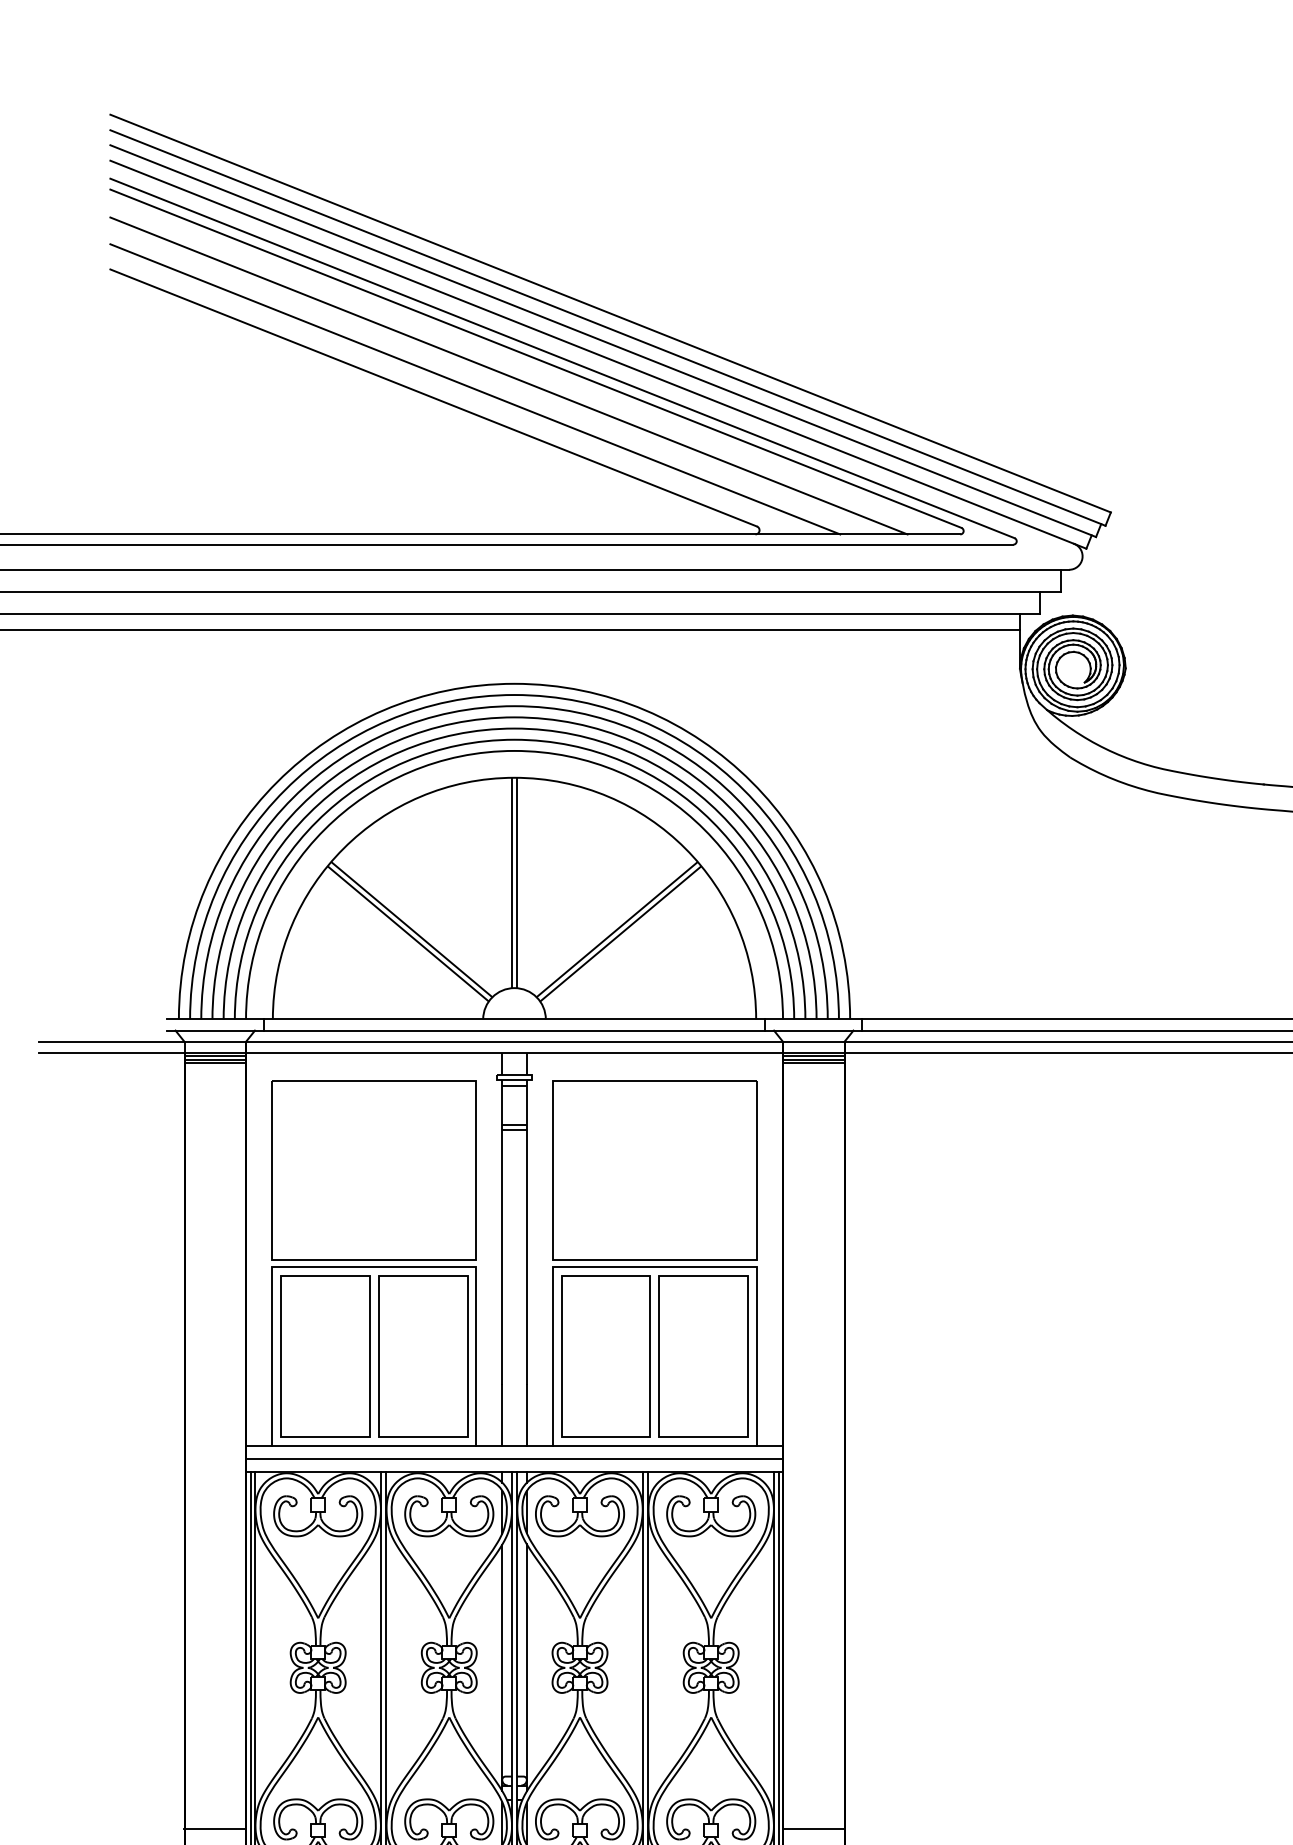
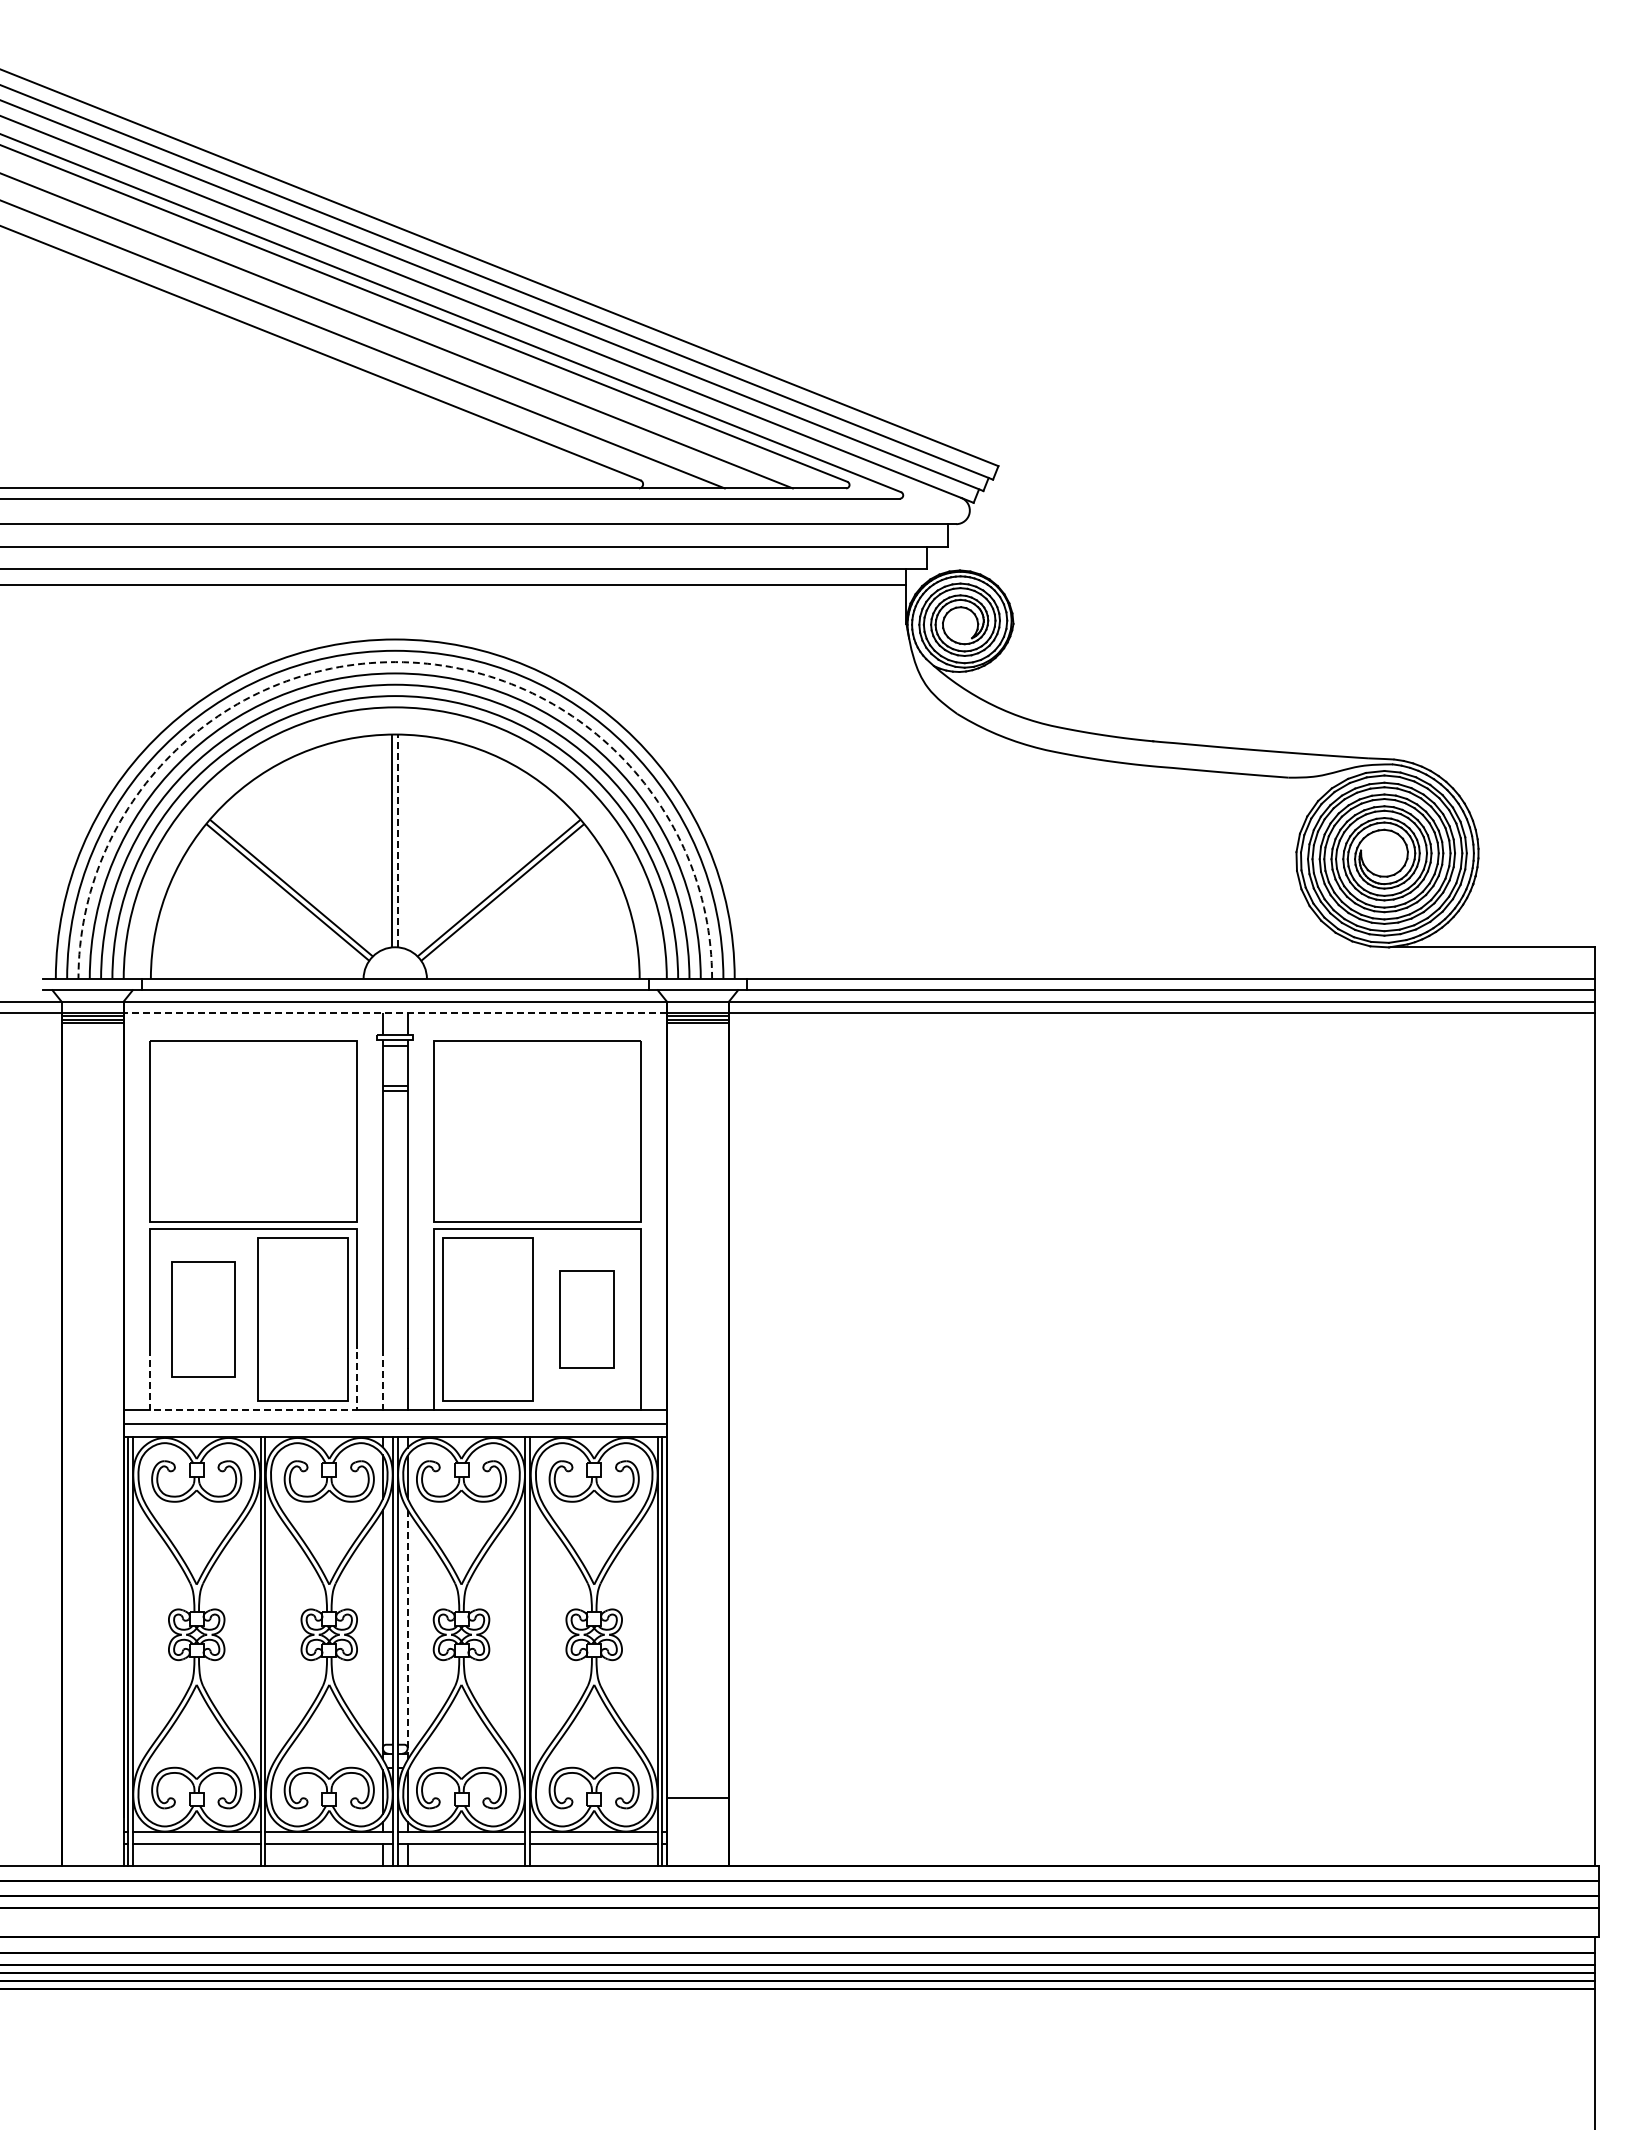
arc: (514, 706) -> (395, 662), solid -> dashed
line: (517, 882) -> (398, 840), solid -> dashed
line: (514, 1052) -> (395, 1012), solid -> dashed
part: (324, 1356) -> (203, 1319), size x0.7
part: (703, 1356) -> (586, 1319), size x0.6
line: (501, 1415) -> (382, 1379), solid -> dashed
line: (374, 1446) -> (253, 1410), solid -> dashed
line: (526, 1667) -> (407, 1634), solid -> dashed
line: (215, 1828) -> (92, 1797), removed

